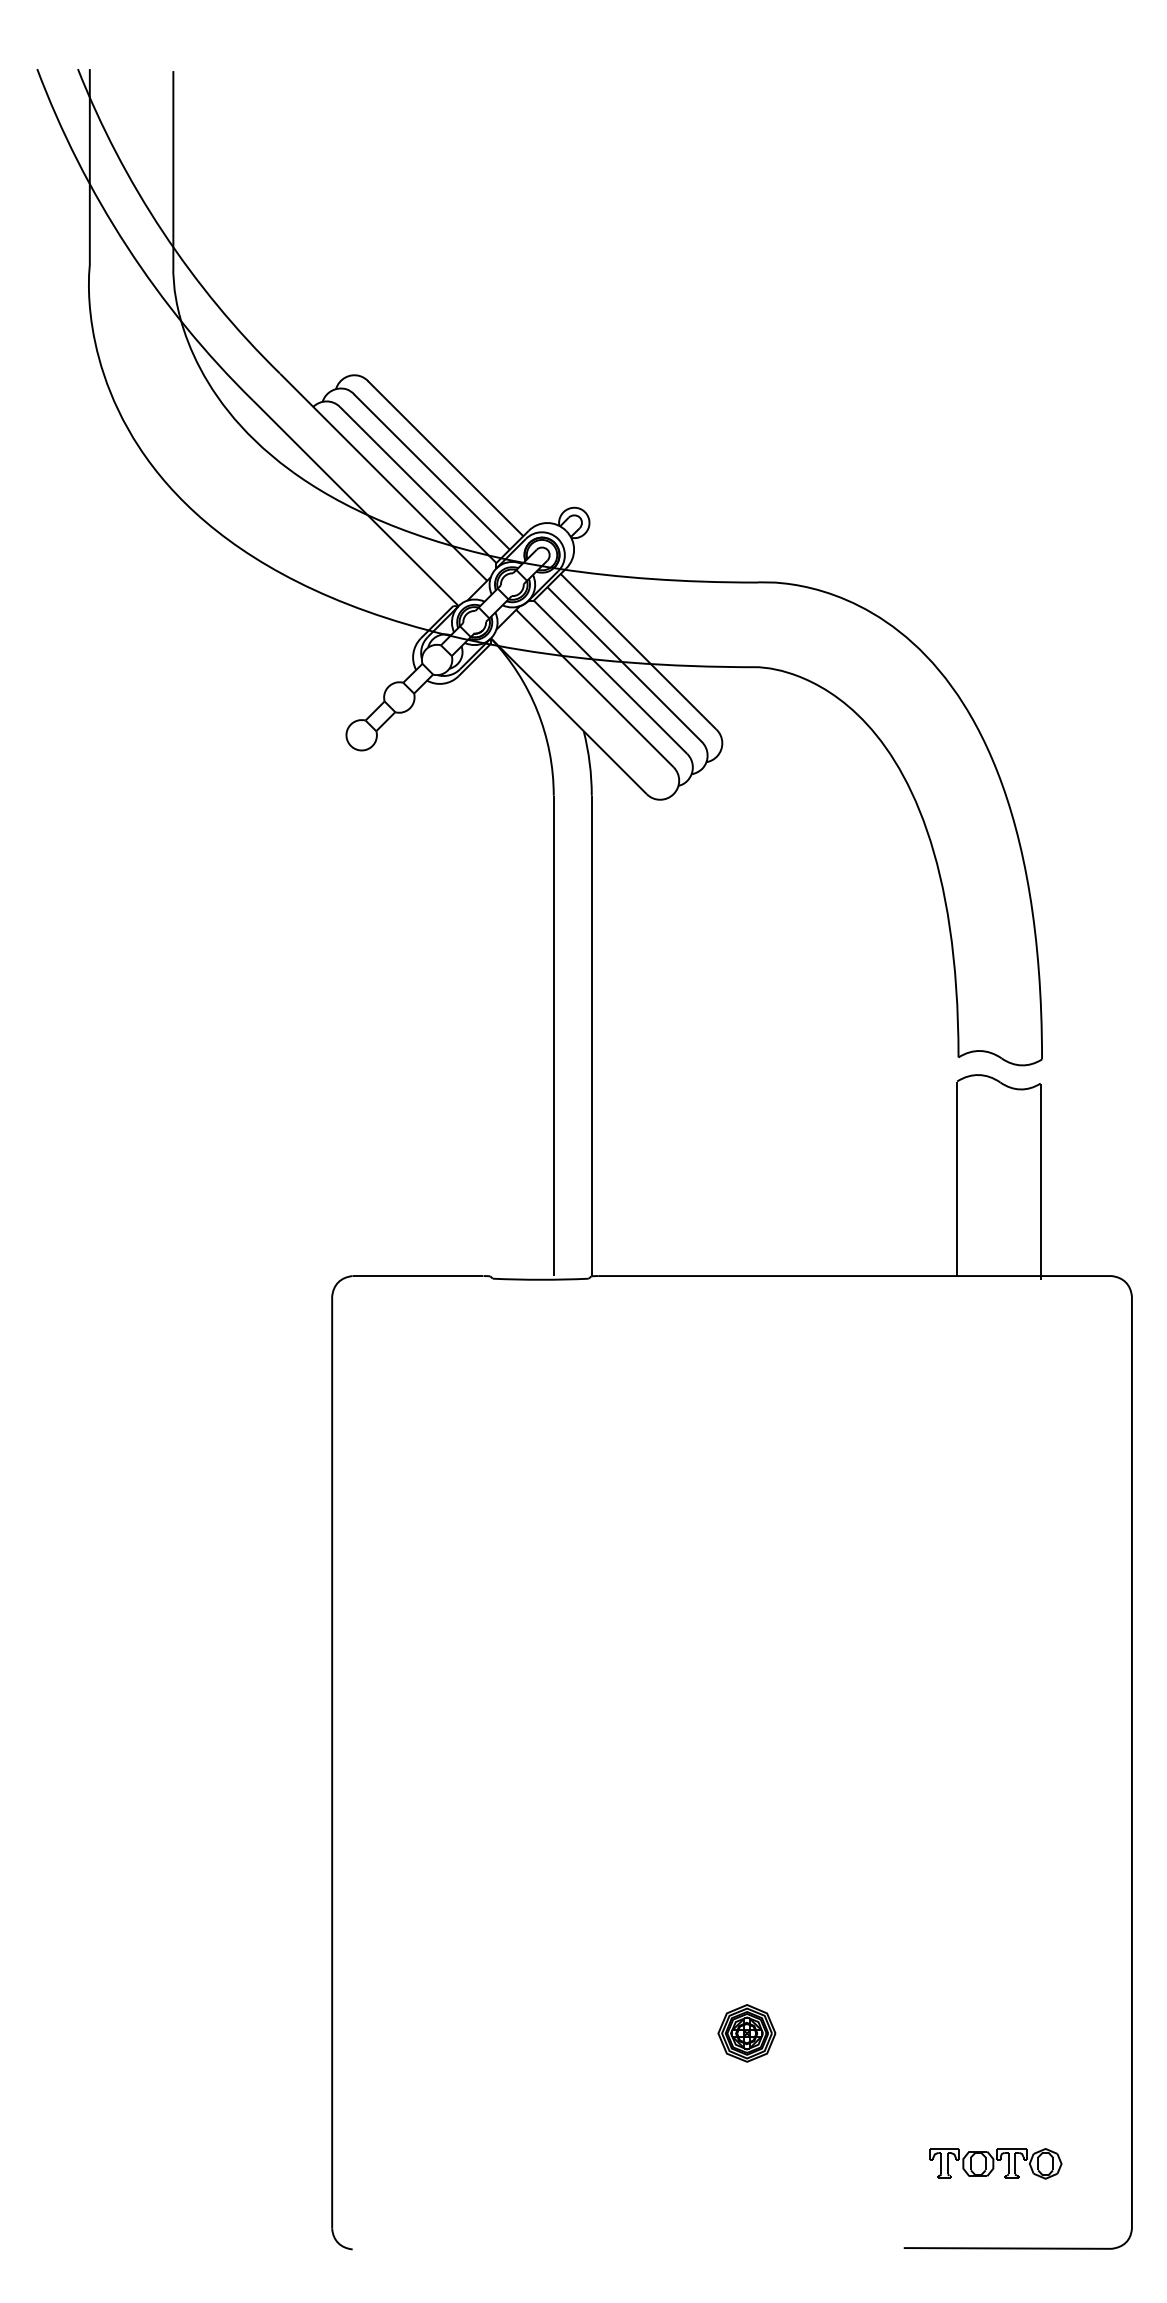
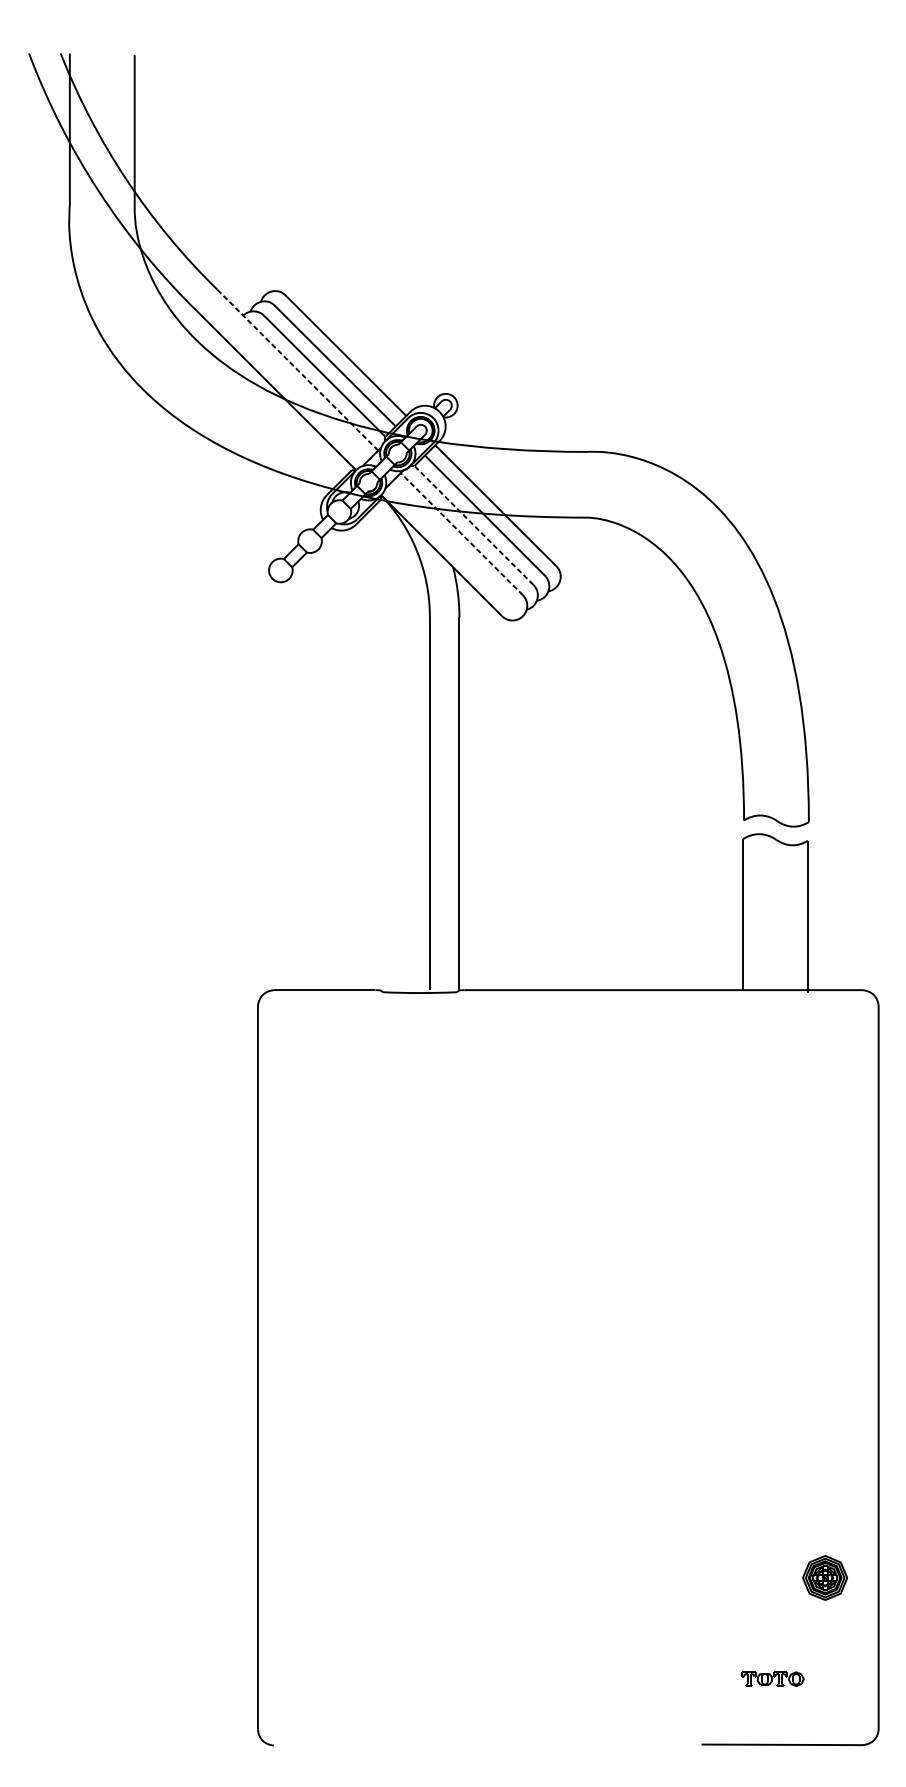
line: (383, 477) -> (297, 370), solid -> dashed
line: (610, 676) -> (473, 524), solid -> dashed
line: (594, 688) -> (461, 534), solid -> dashed
part: (746, 2033) -> (824, 1578), moved
part: (995, 2163) -> (772, 1678), size x0.6

